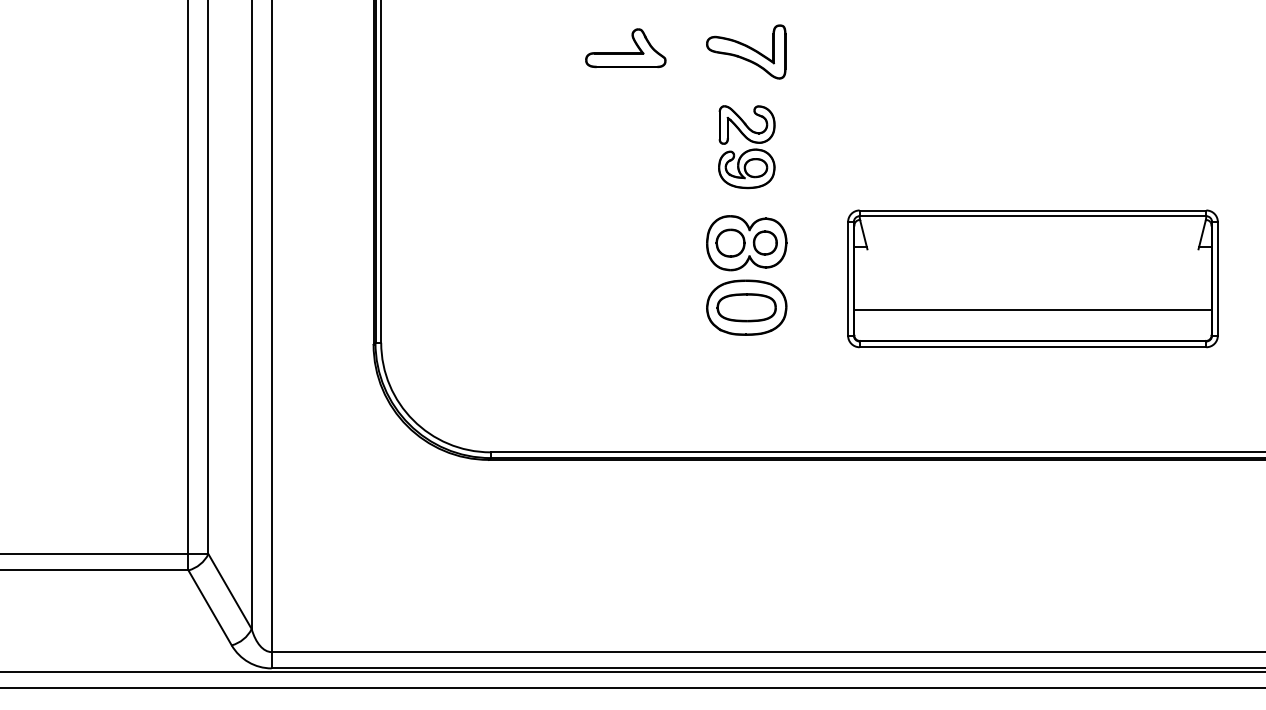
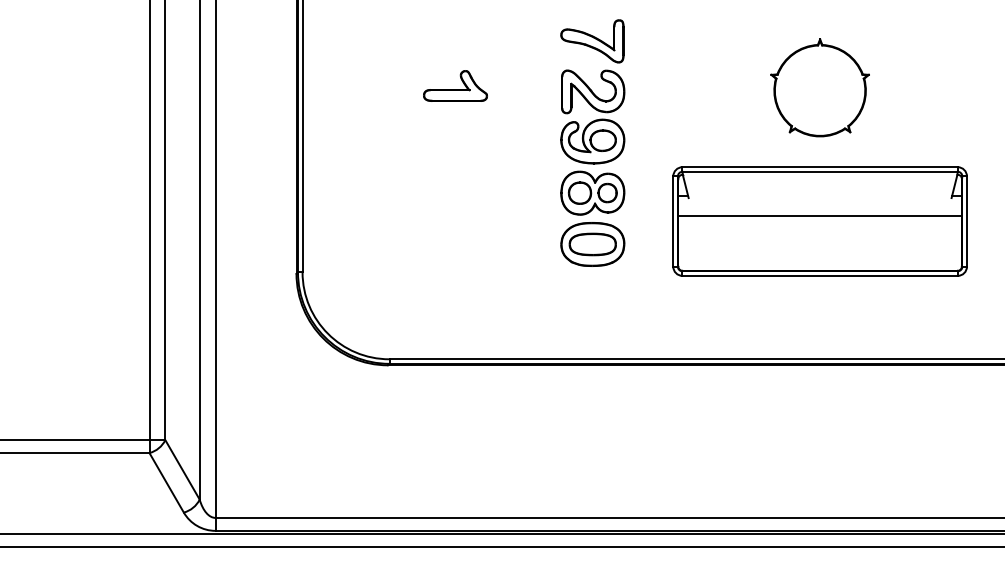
part: (625, 48) -> (455, 86), moved
part: (1032, 110) -> (819, 87), added
part: (746, 146) -> (592, 116), size x1.43
line: (1032, 309) -> (819, 215), moved

